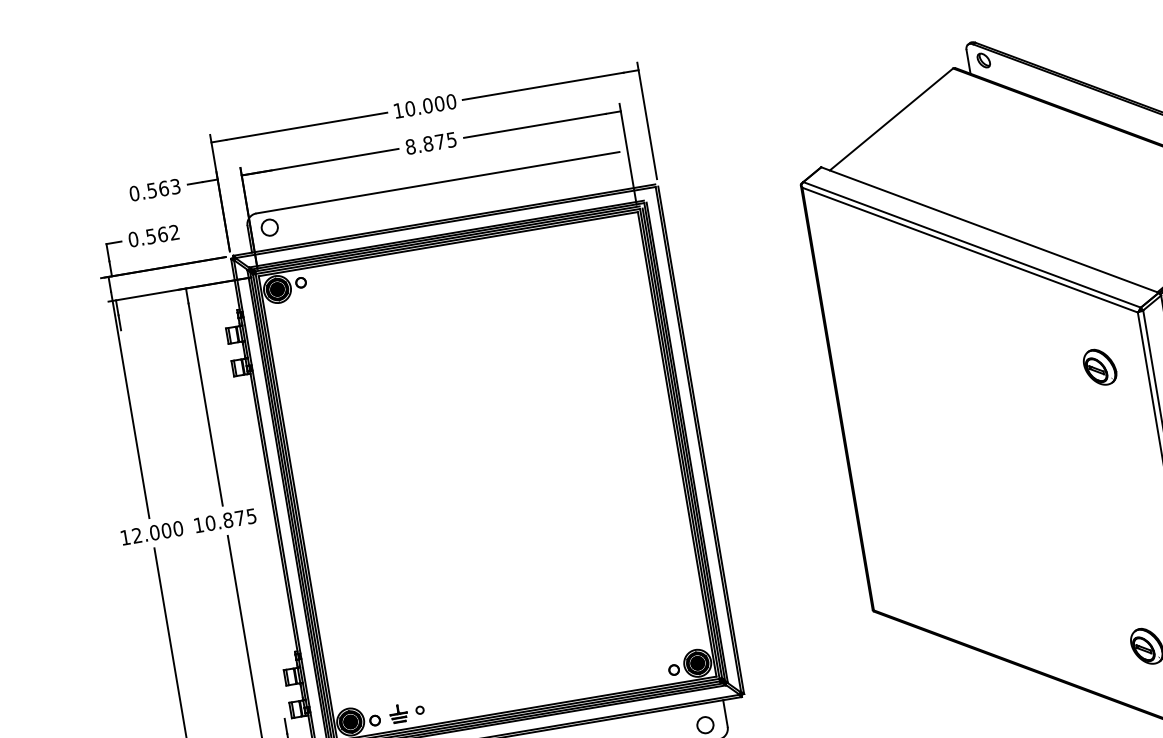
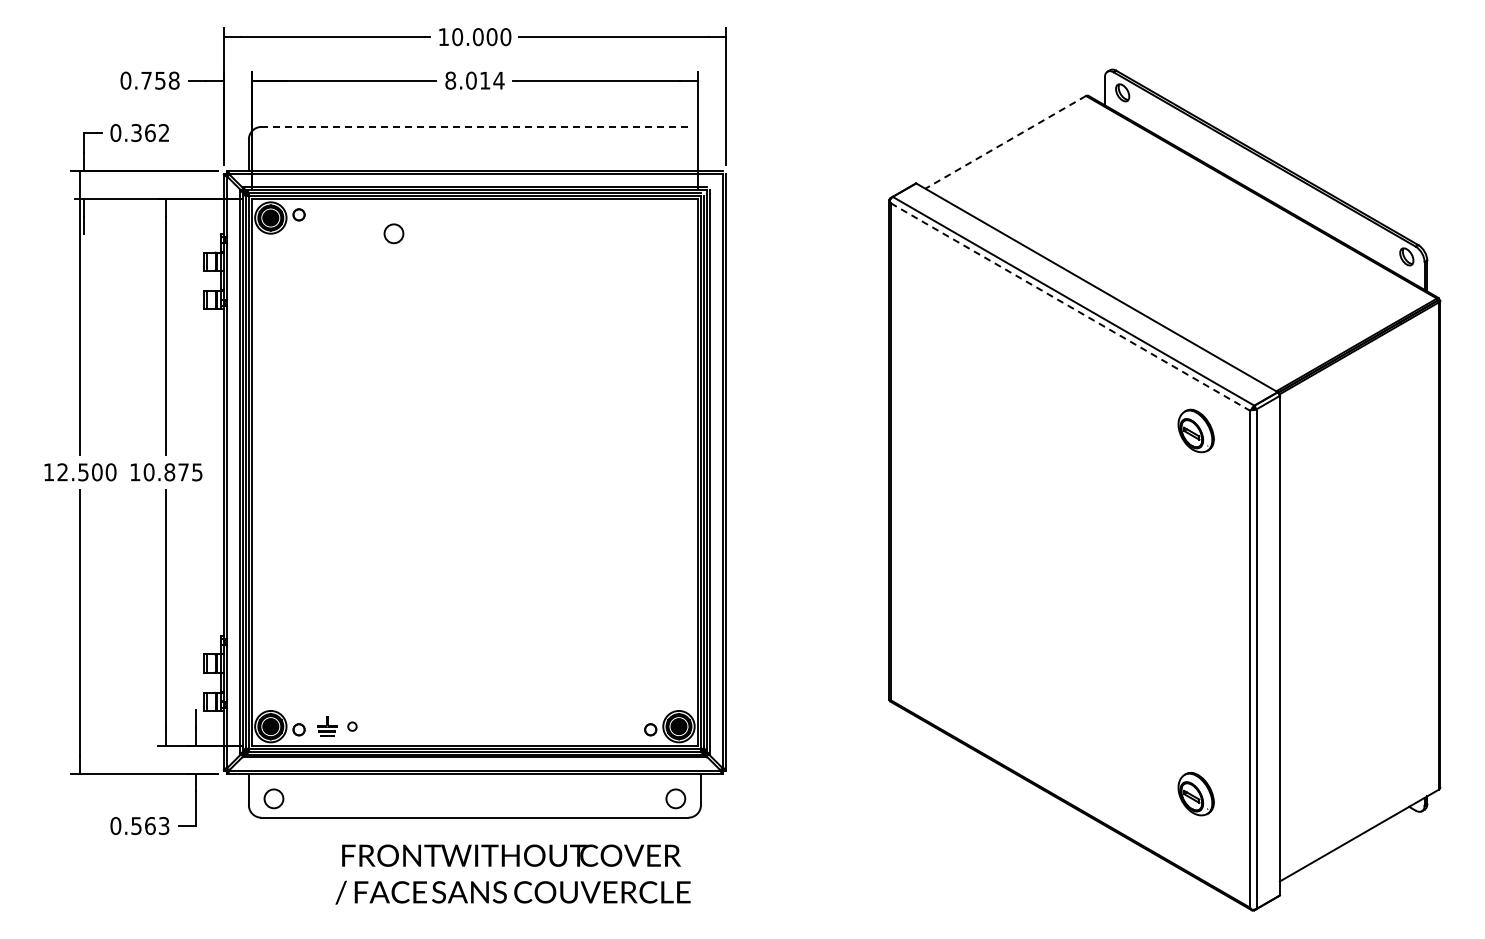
line: (891, 119) -> (1005, 142), solid -> dashed
text: (440, 141) -> (485, 80), 8.875 -> 8.014
line: (437, 182) -> (474, 126), solid -> dashed
text: (163, 188) -> (160, 80), 0.563 -> 0.758
circle: (269, 227) -> (393, 233), moved
text: (150, 236) -> (136, 132), 0.562 -> 0.362
line: (970, 250) -> (1070, 307), solid -> dashed
part: (1099, 366) -> (1195, 430), moved
text: (154, 532) -> (83, 472), 12.000 -> 12.500

